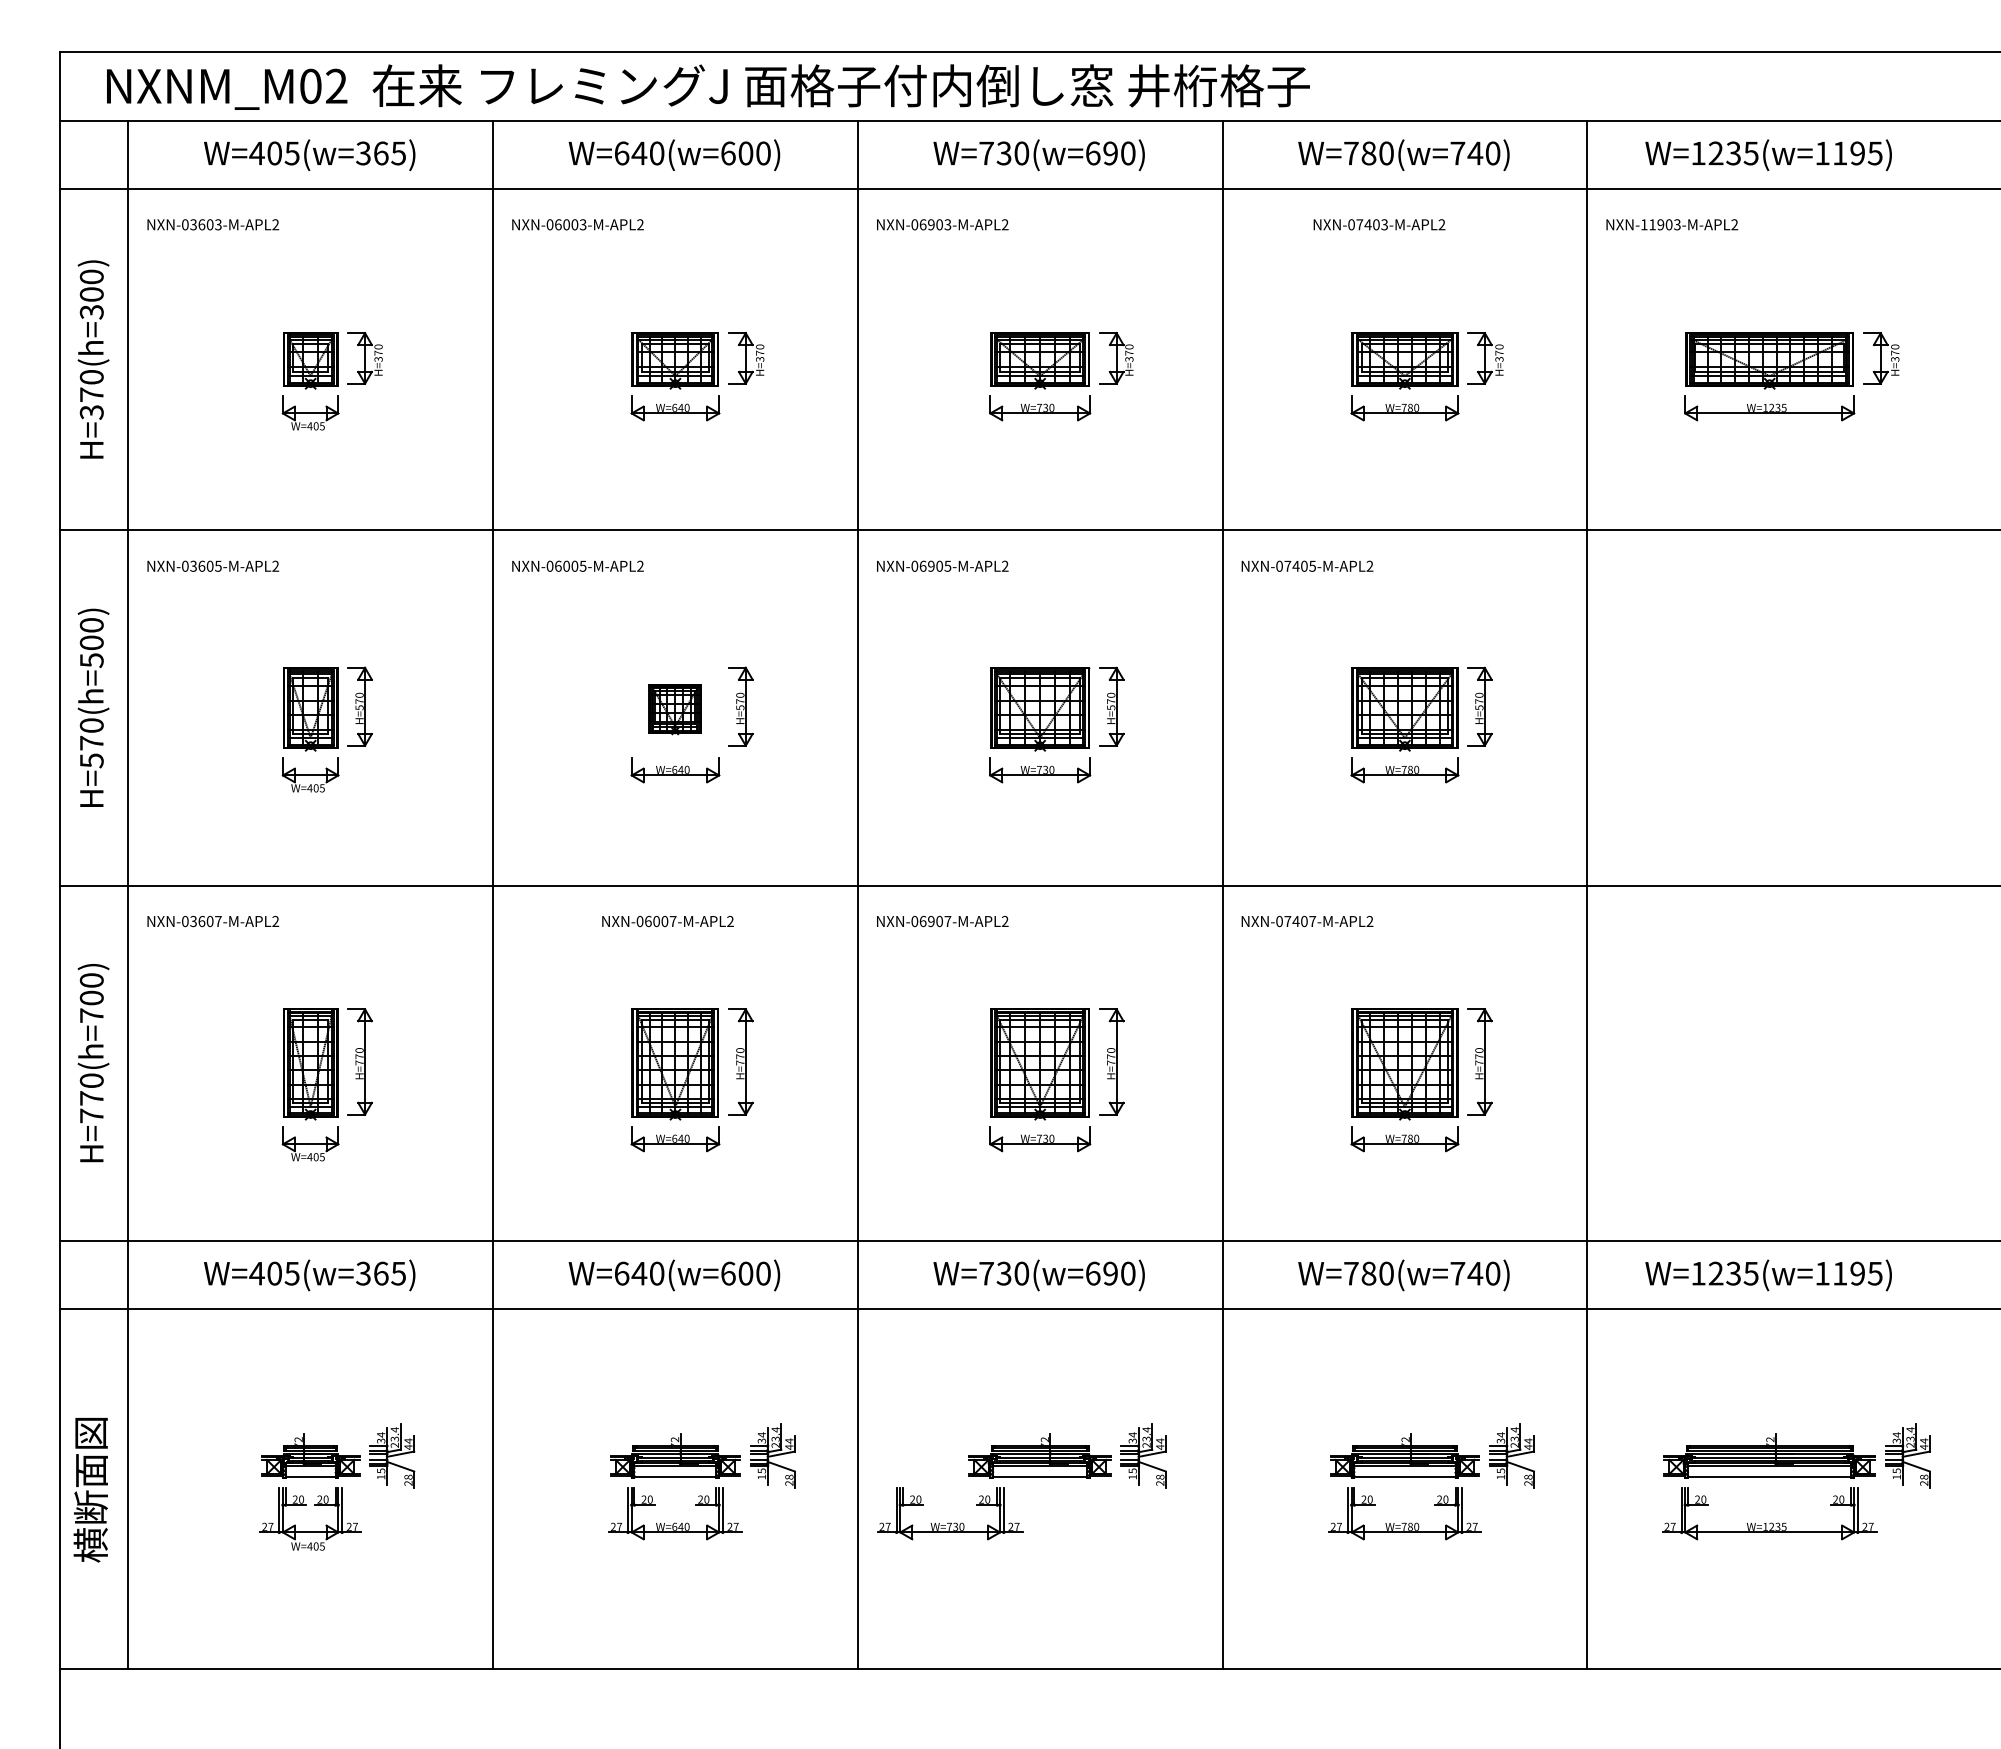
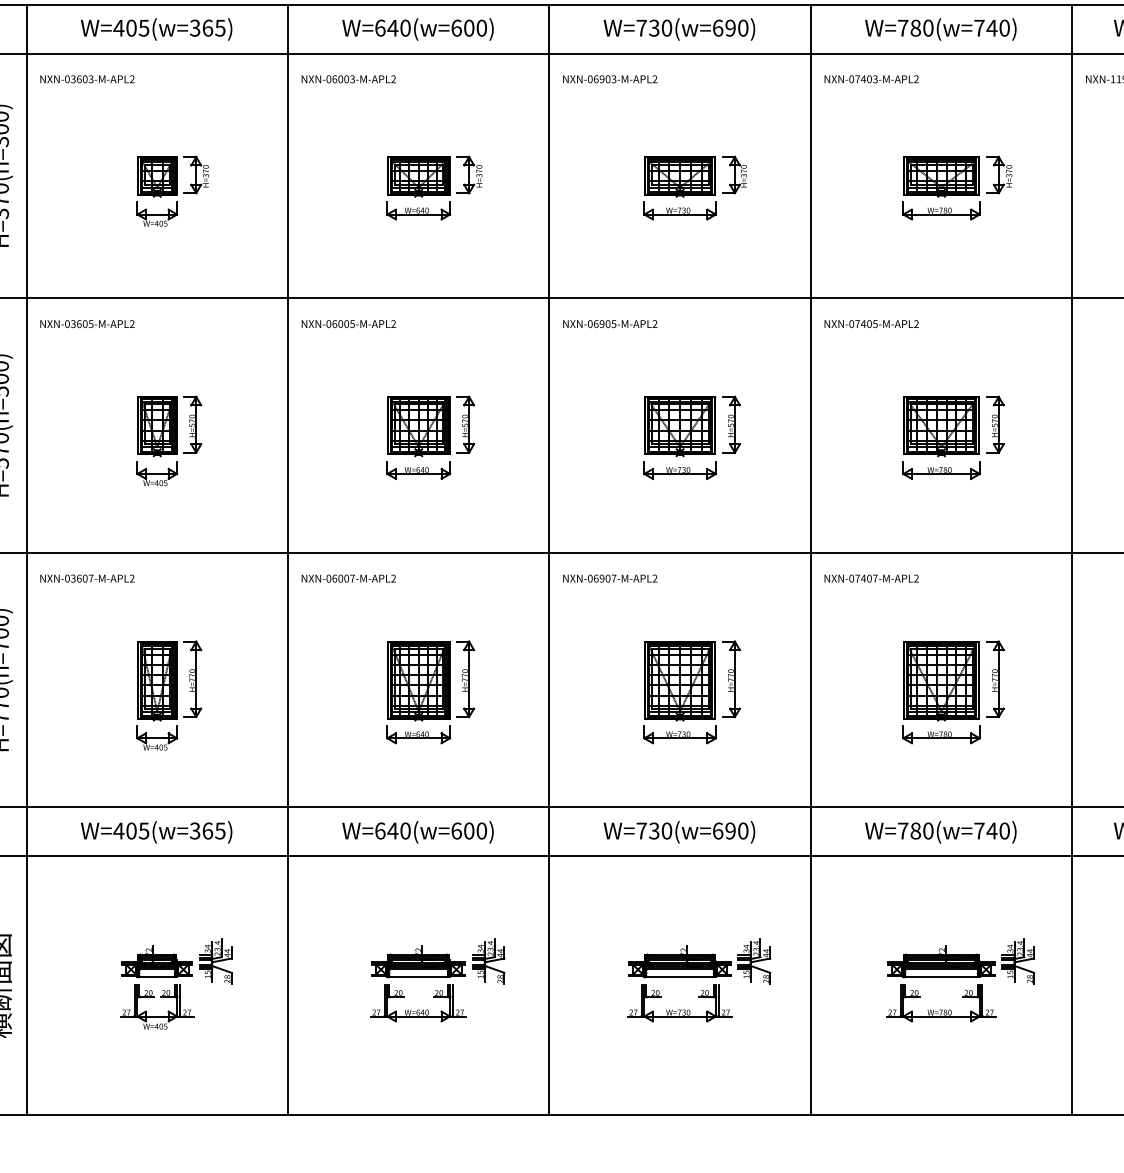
text: (1379, 224) -> (871, 79), moved
part: (674, 709) -> (418, 426), size x1.67
text: (667, 921) -> (348, 578), moved
part: (950, 1522) -> (680, 1009), moved

